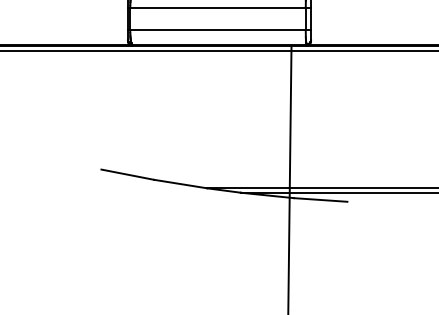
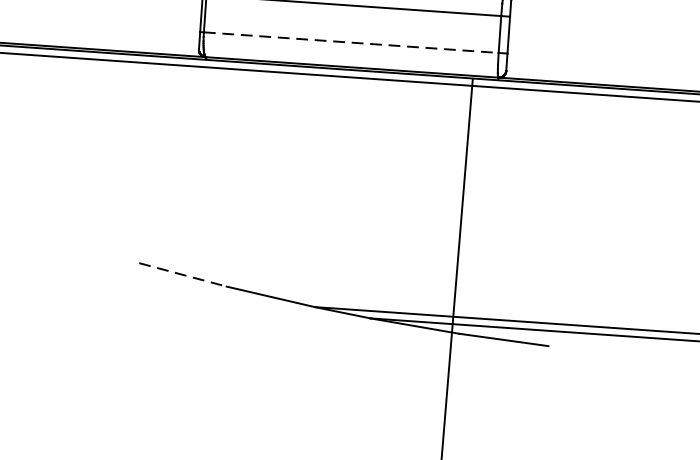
line: (217, 30) -> (350, 43), solid -> dashed
line: (127, 174) -> (182, 274), solid -> dashed

